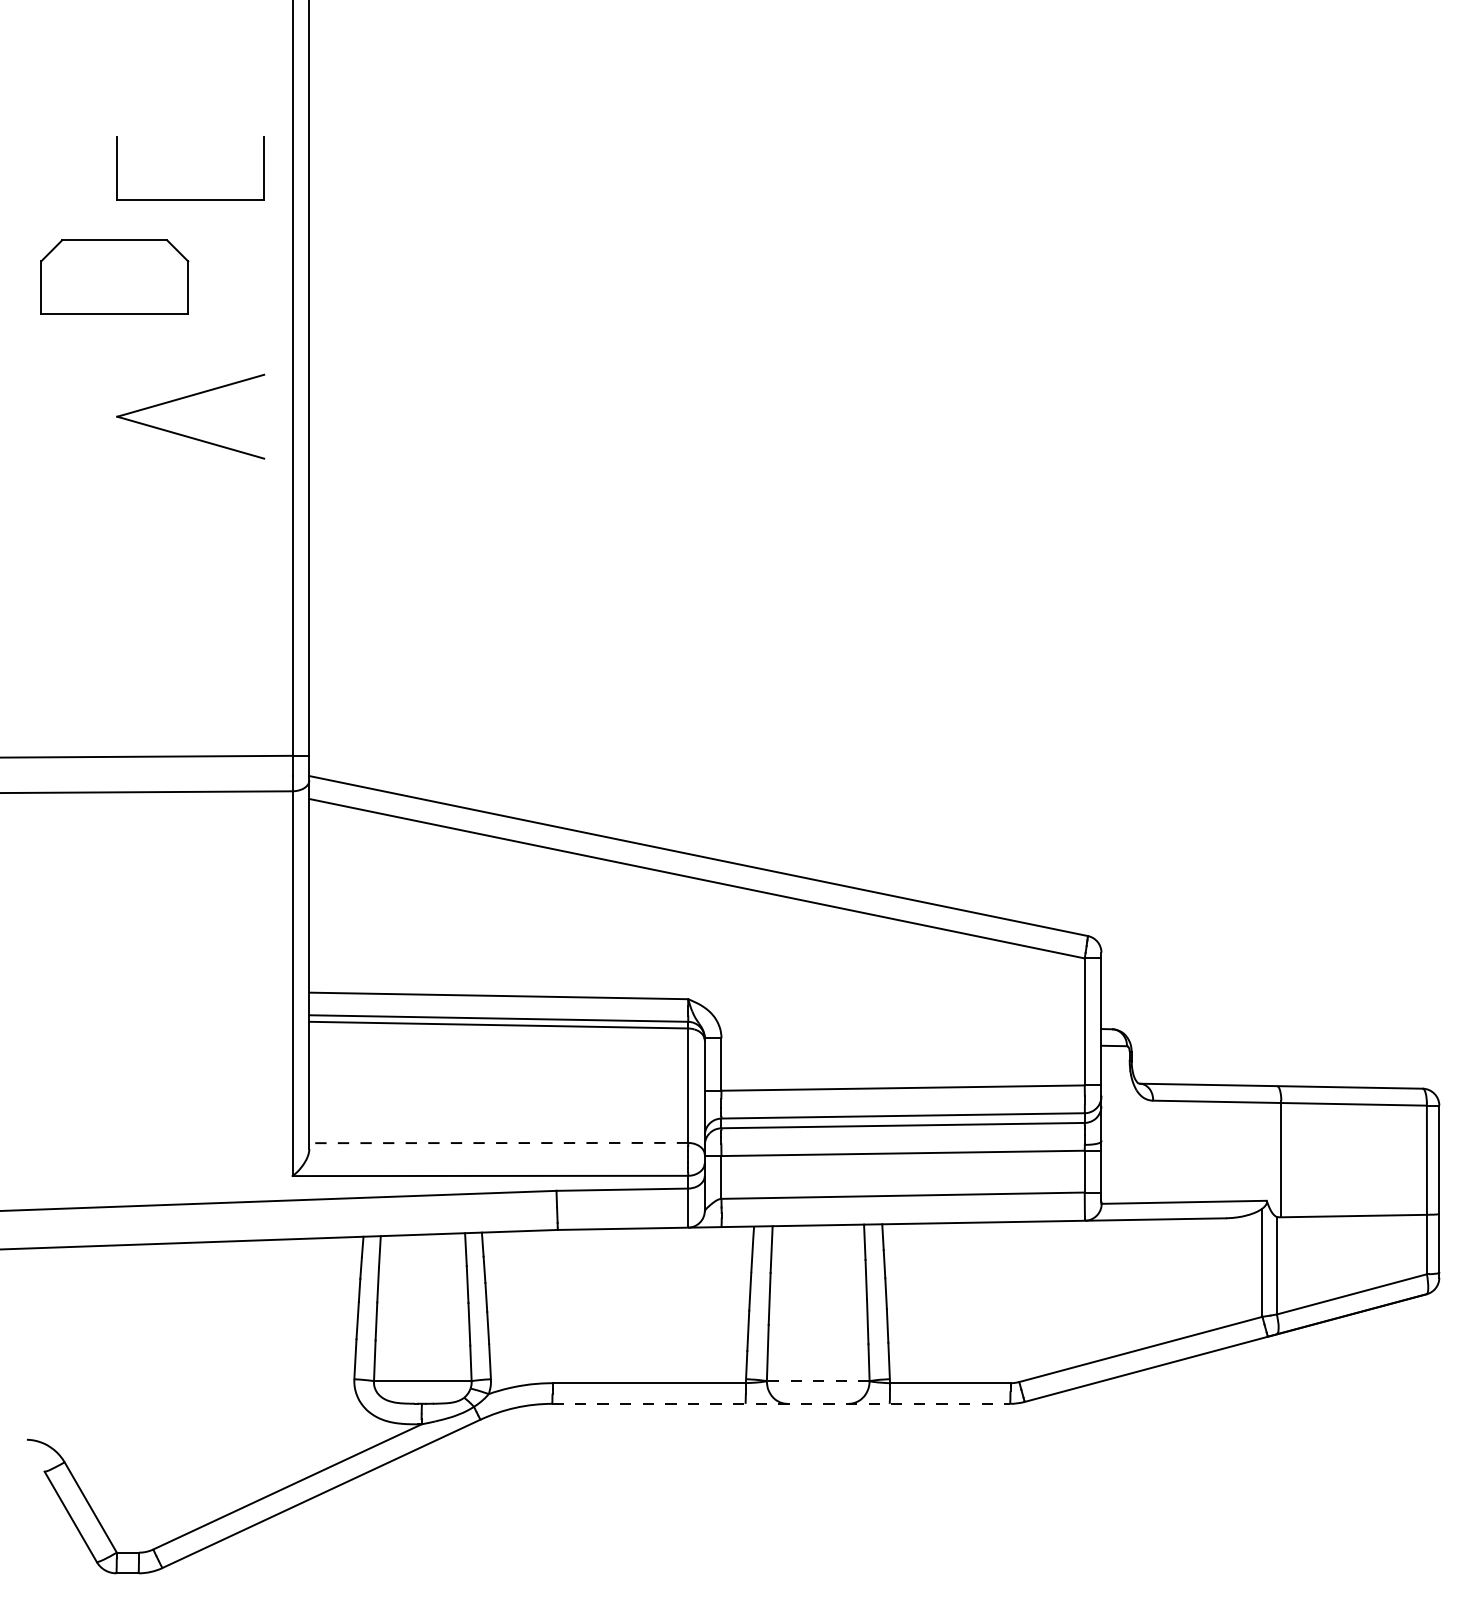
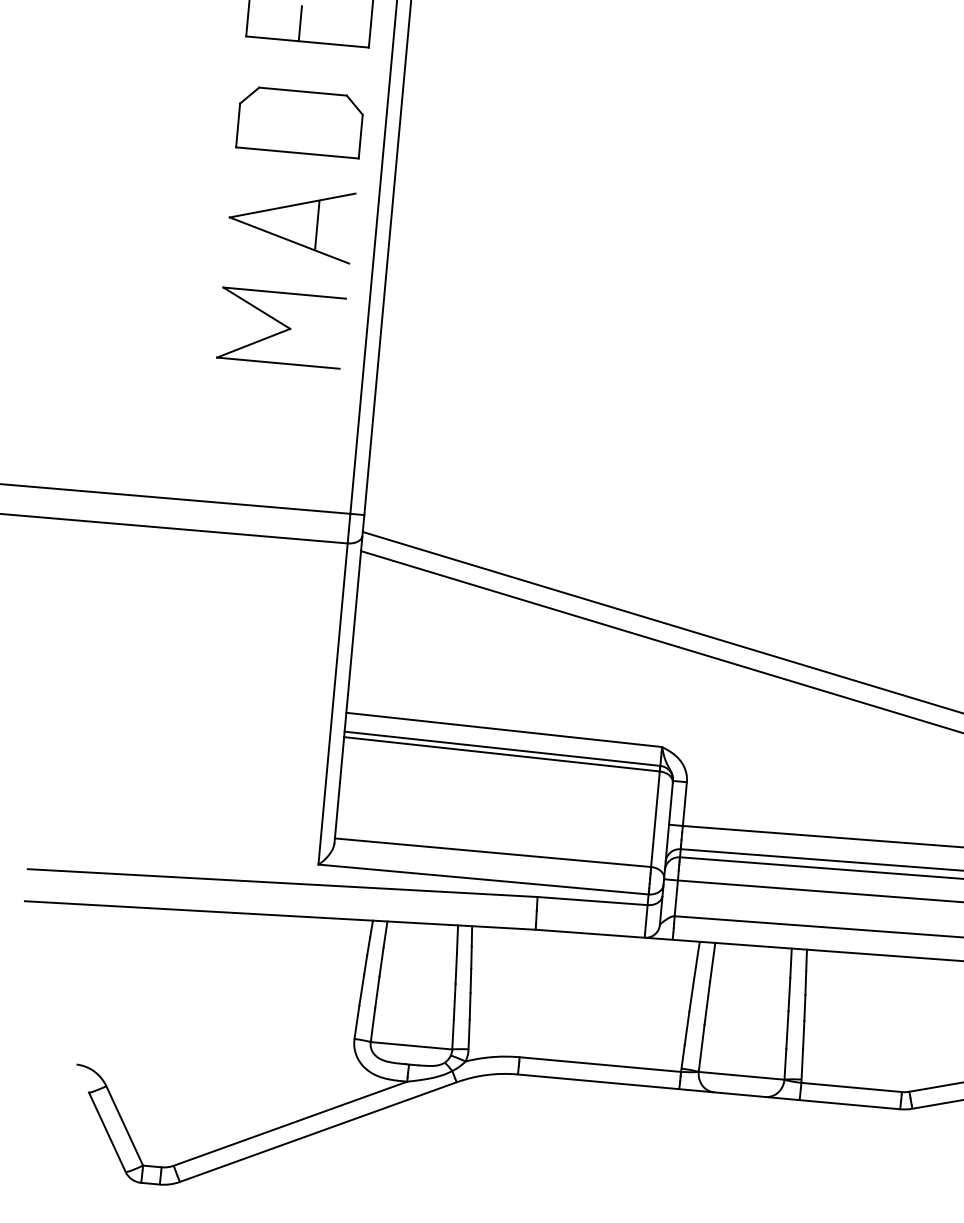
line: (180, 178) -> (300, 23), added
part: (114, 276) -> (300, 121), moved
line: (222, 416) -> (317, 225), added
part: (190, 542) -> (281, 327), added
line: (498, 1143) -> (492, 853), dashed -> solid
line: (817, 1381) -> (740, 1075), dashed -> solid
line: (781, 1403) -> (709, 1091), dashed -> solid

